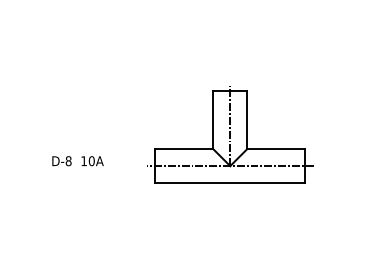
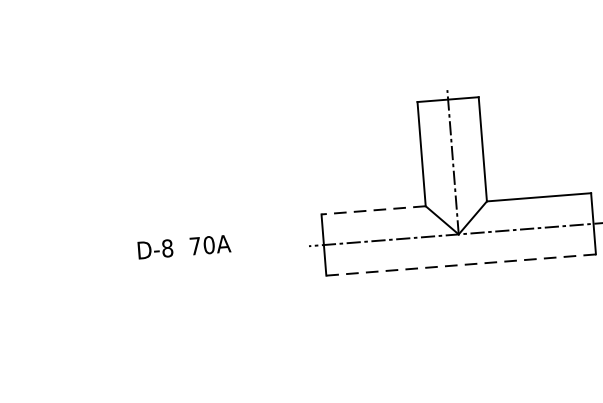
line: (184, 149) -> (374, 211), solid -> dashed
text: (83, 161) -> (194, 246), 10A -> 70A
line: (230, 183) -> (461, 265), solid -> dashed

